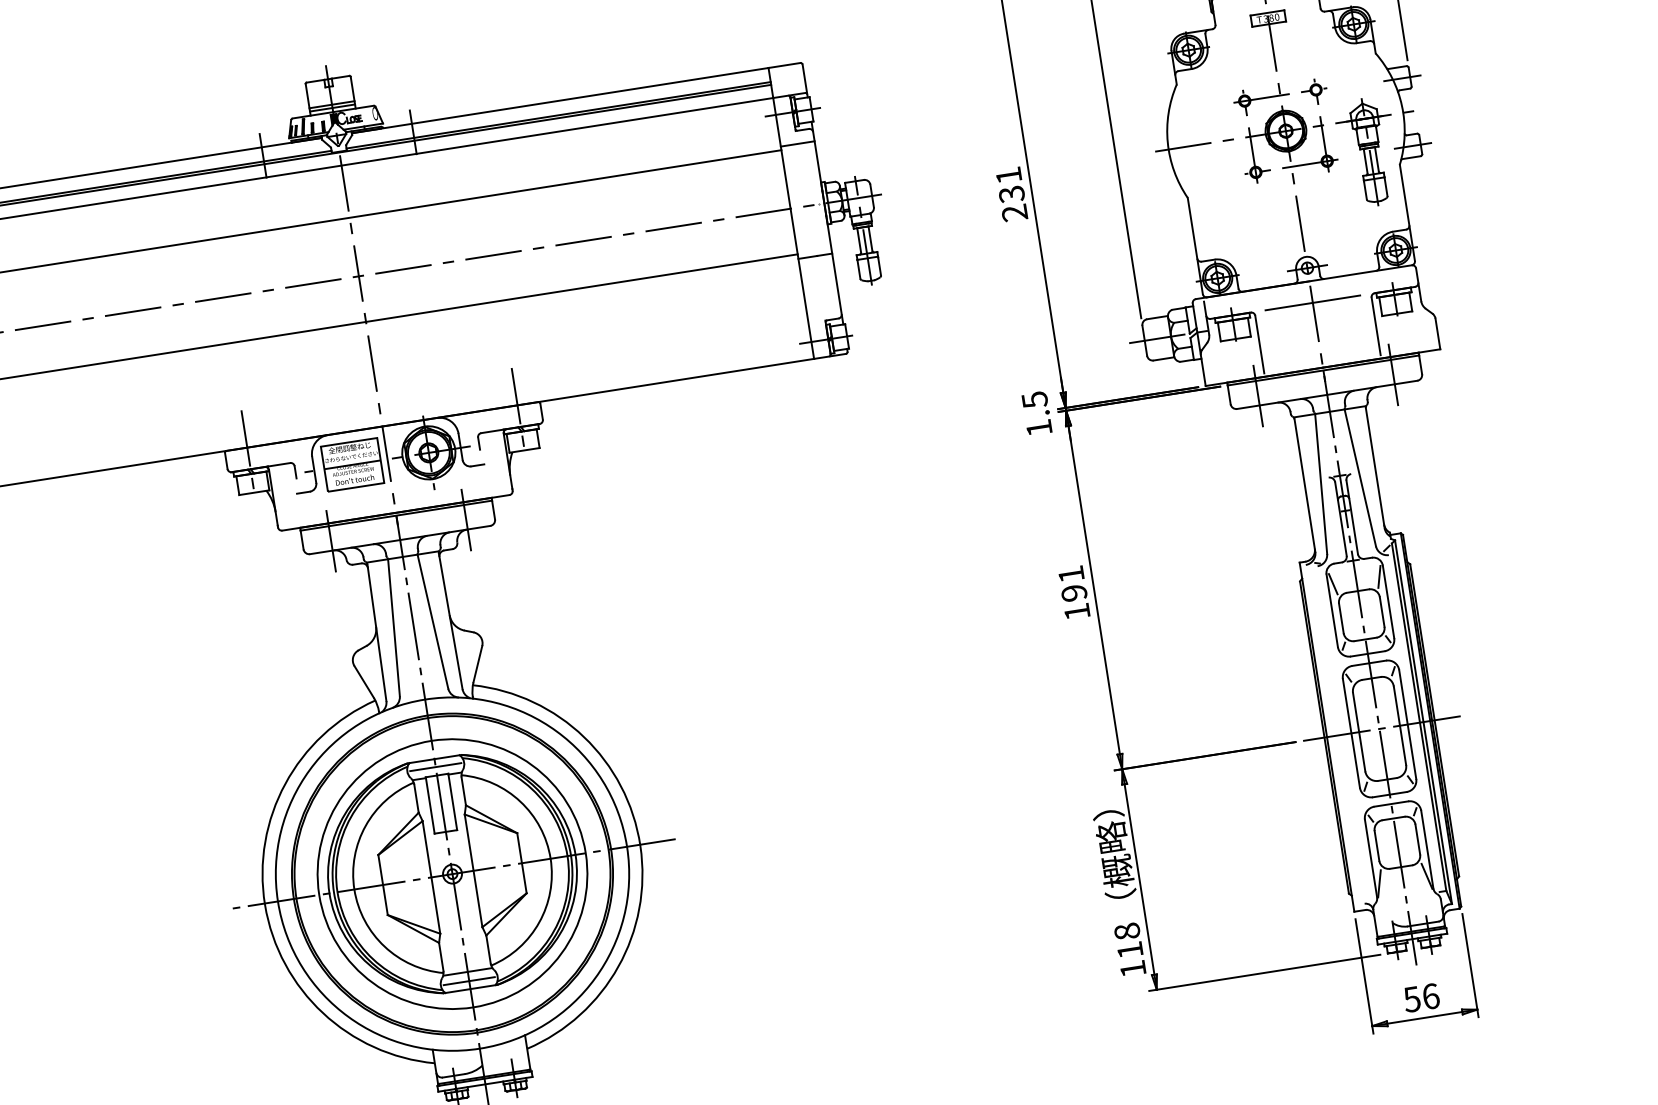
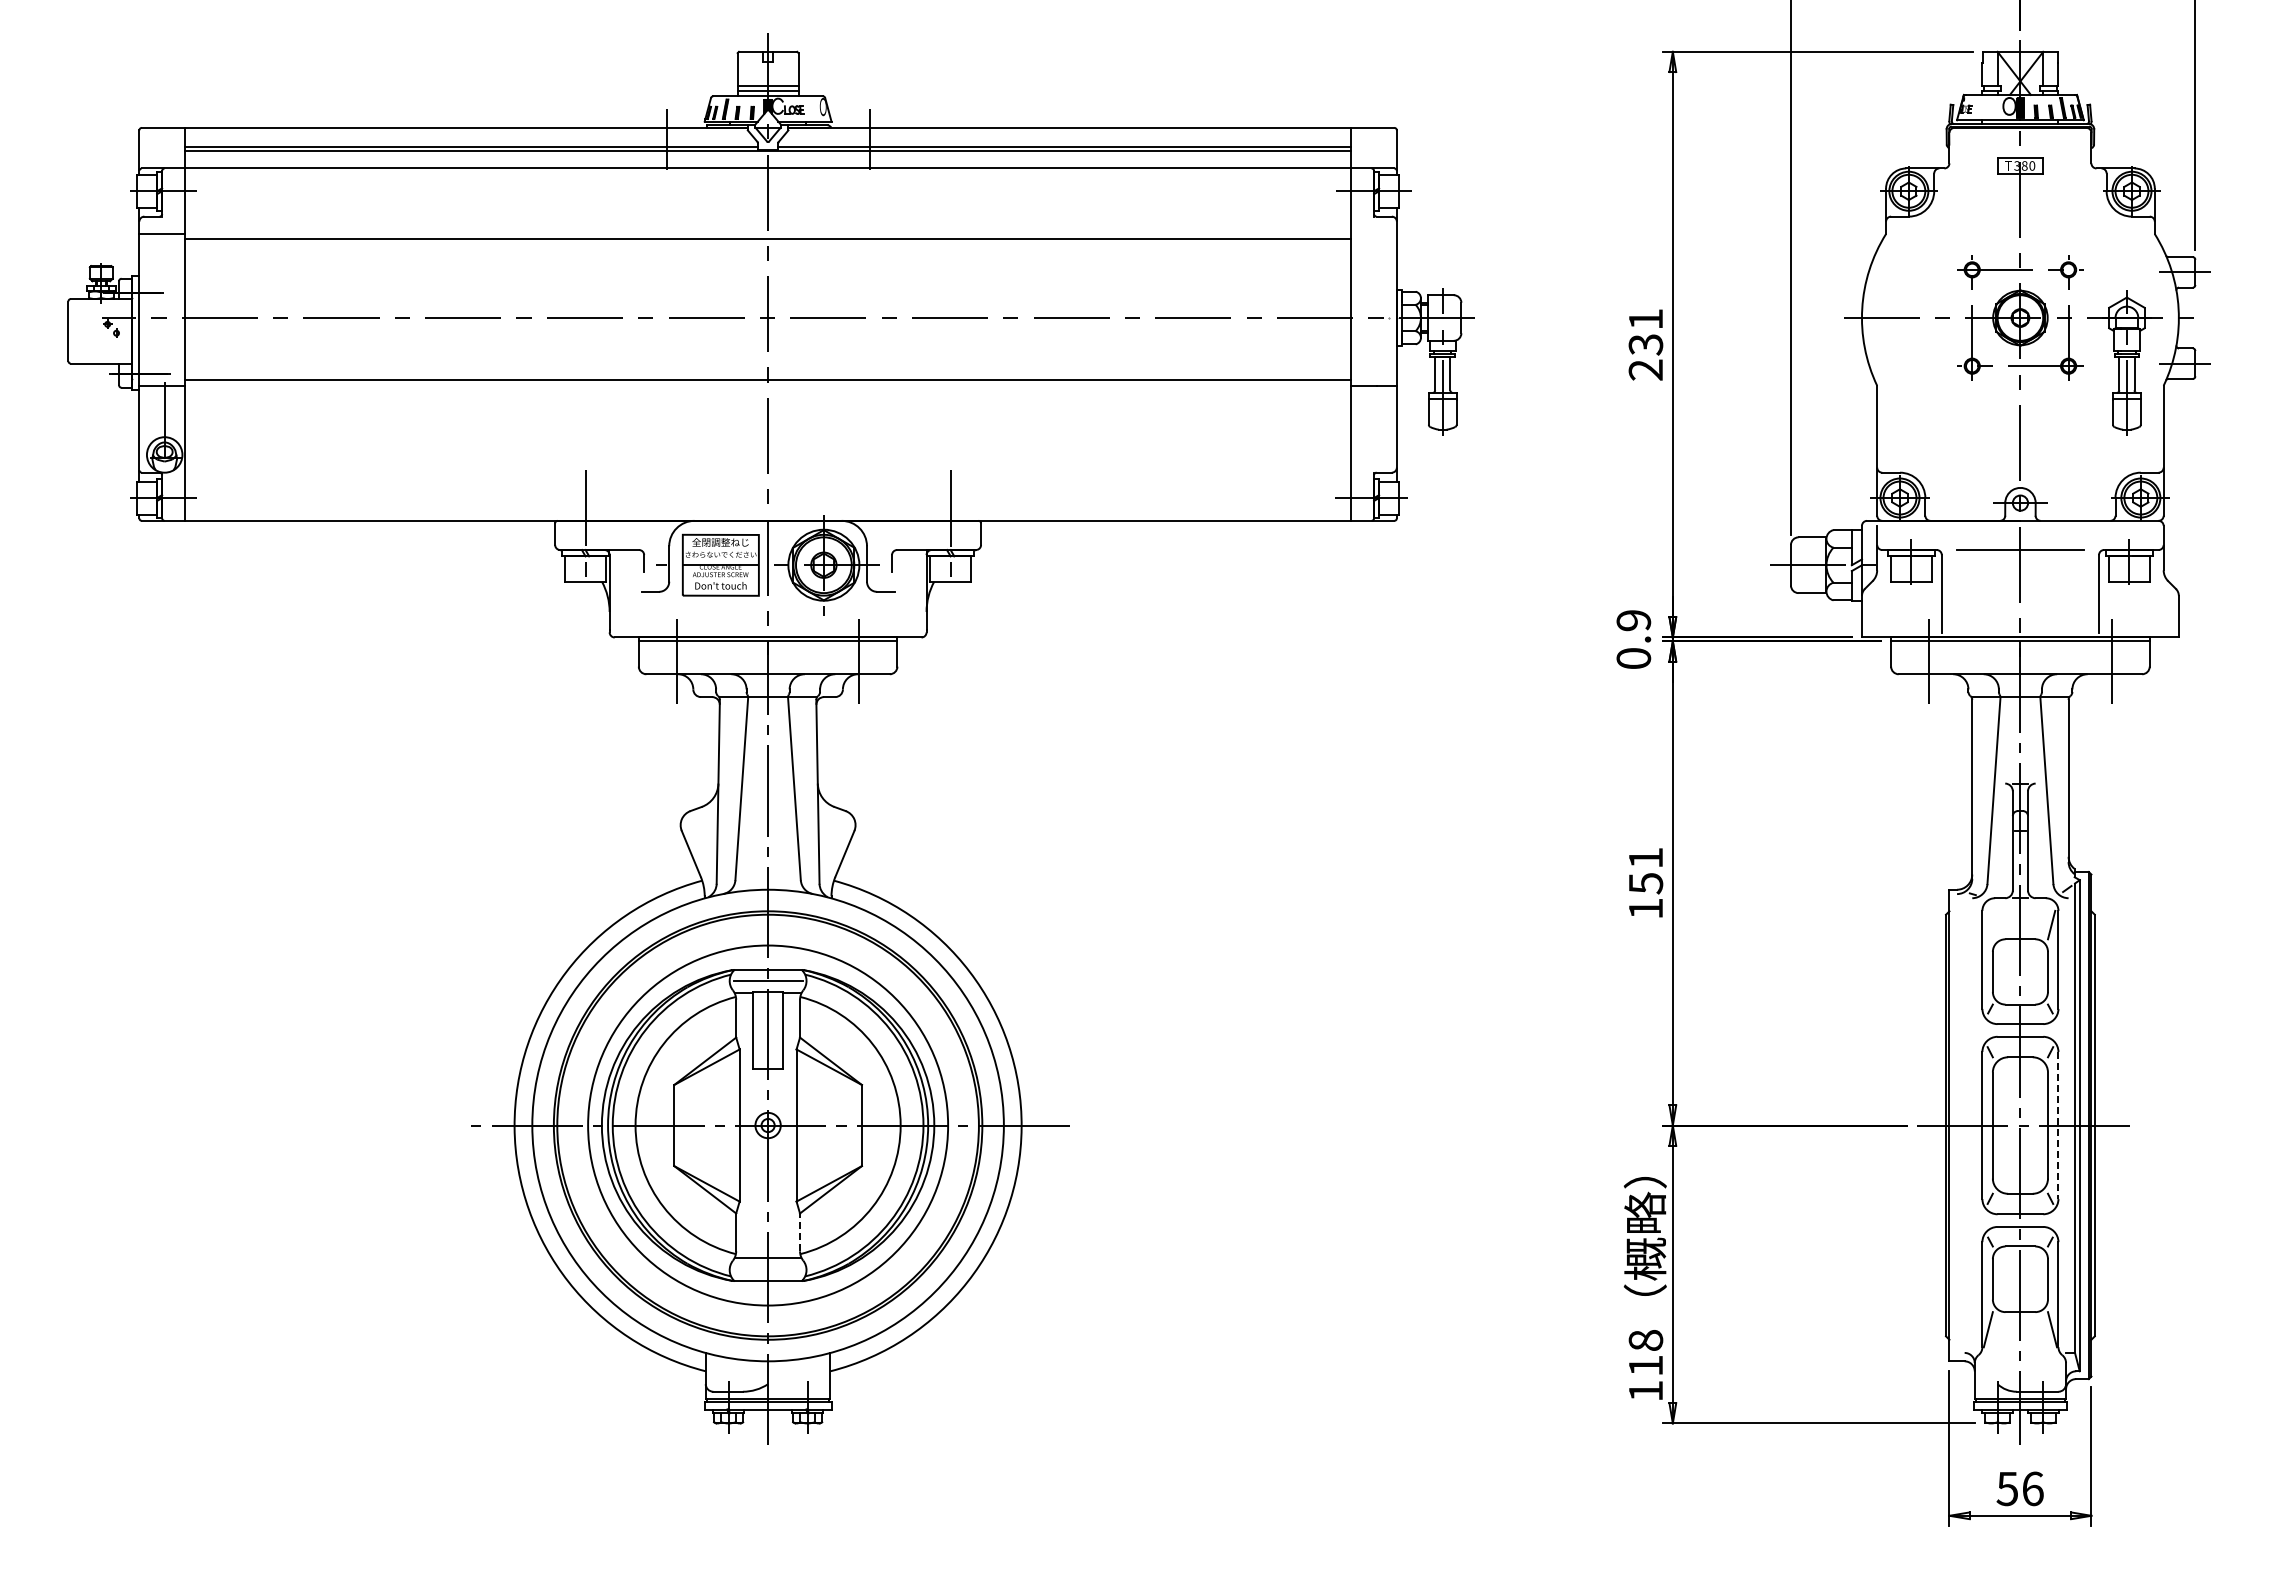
line: (797, 144) -> (1373, 234), removed
text: (1036, 414) -> (1633, 639), 1.5 -> 0.9
line: (1332, 583) -> (1988, 924), removed
text: (1073, 593) -> (1645, 883), 191 -> 151
line: (1407, 724) -> (2058, 1125), solid -> dashed
line: (488, 949) -> (800, 1232), solid -> dashed
line: (468, 981) -> (767, 1270), removed

